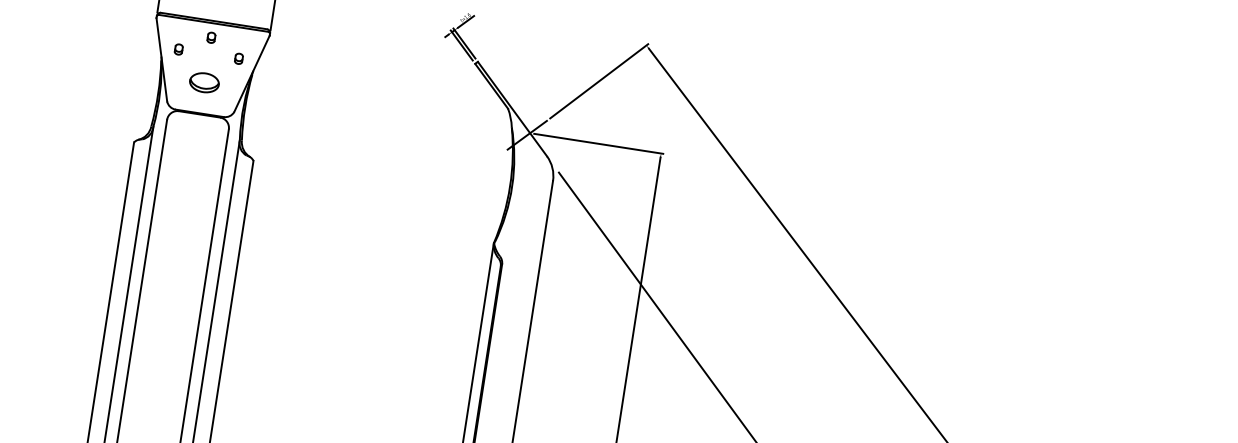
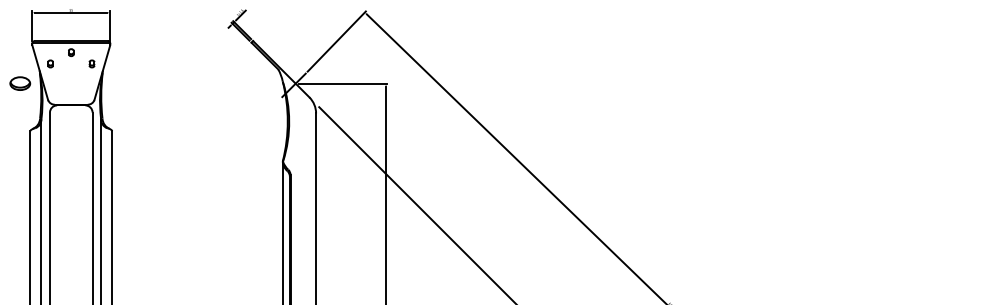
part: (204, 82) -> (20, 83), moved

